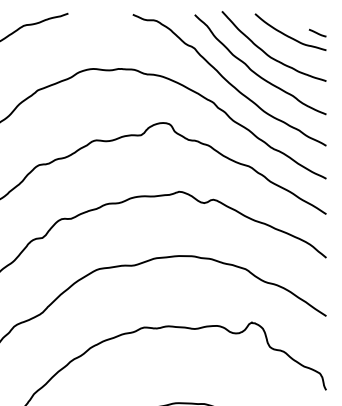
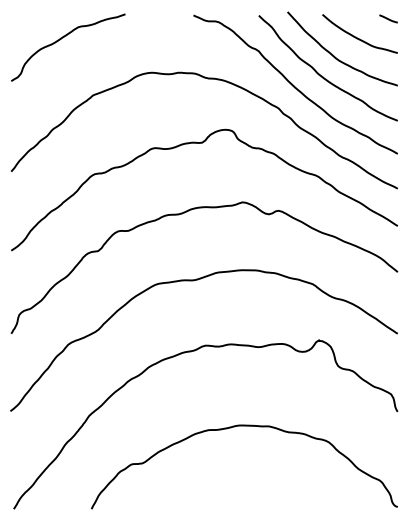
line: (317, 32) -> (388, 18), moved

